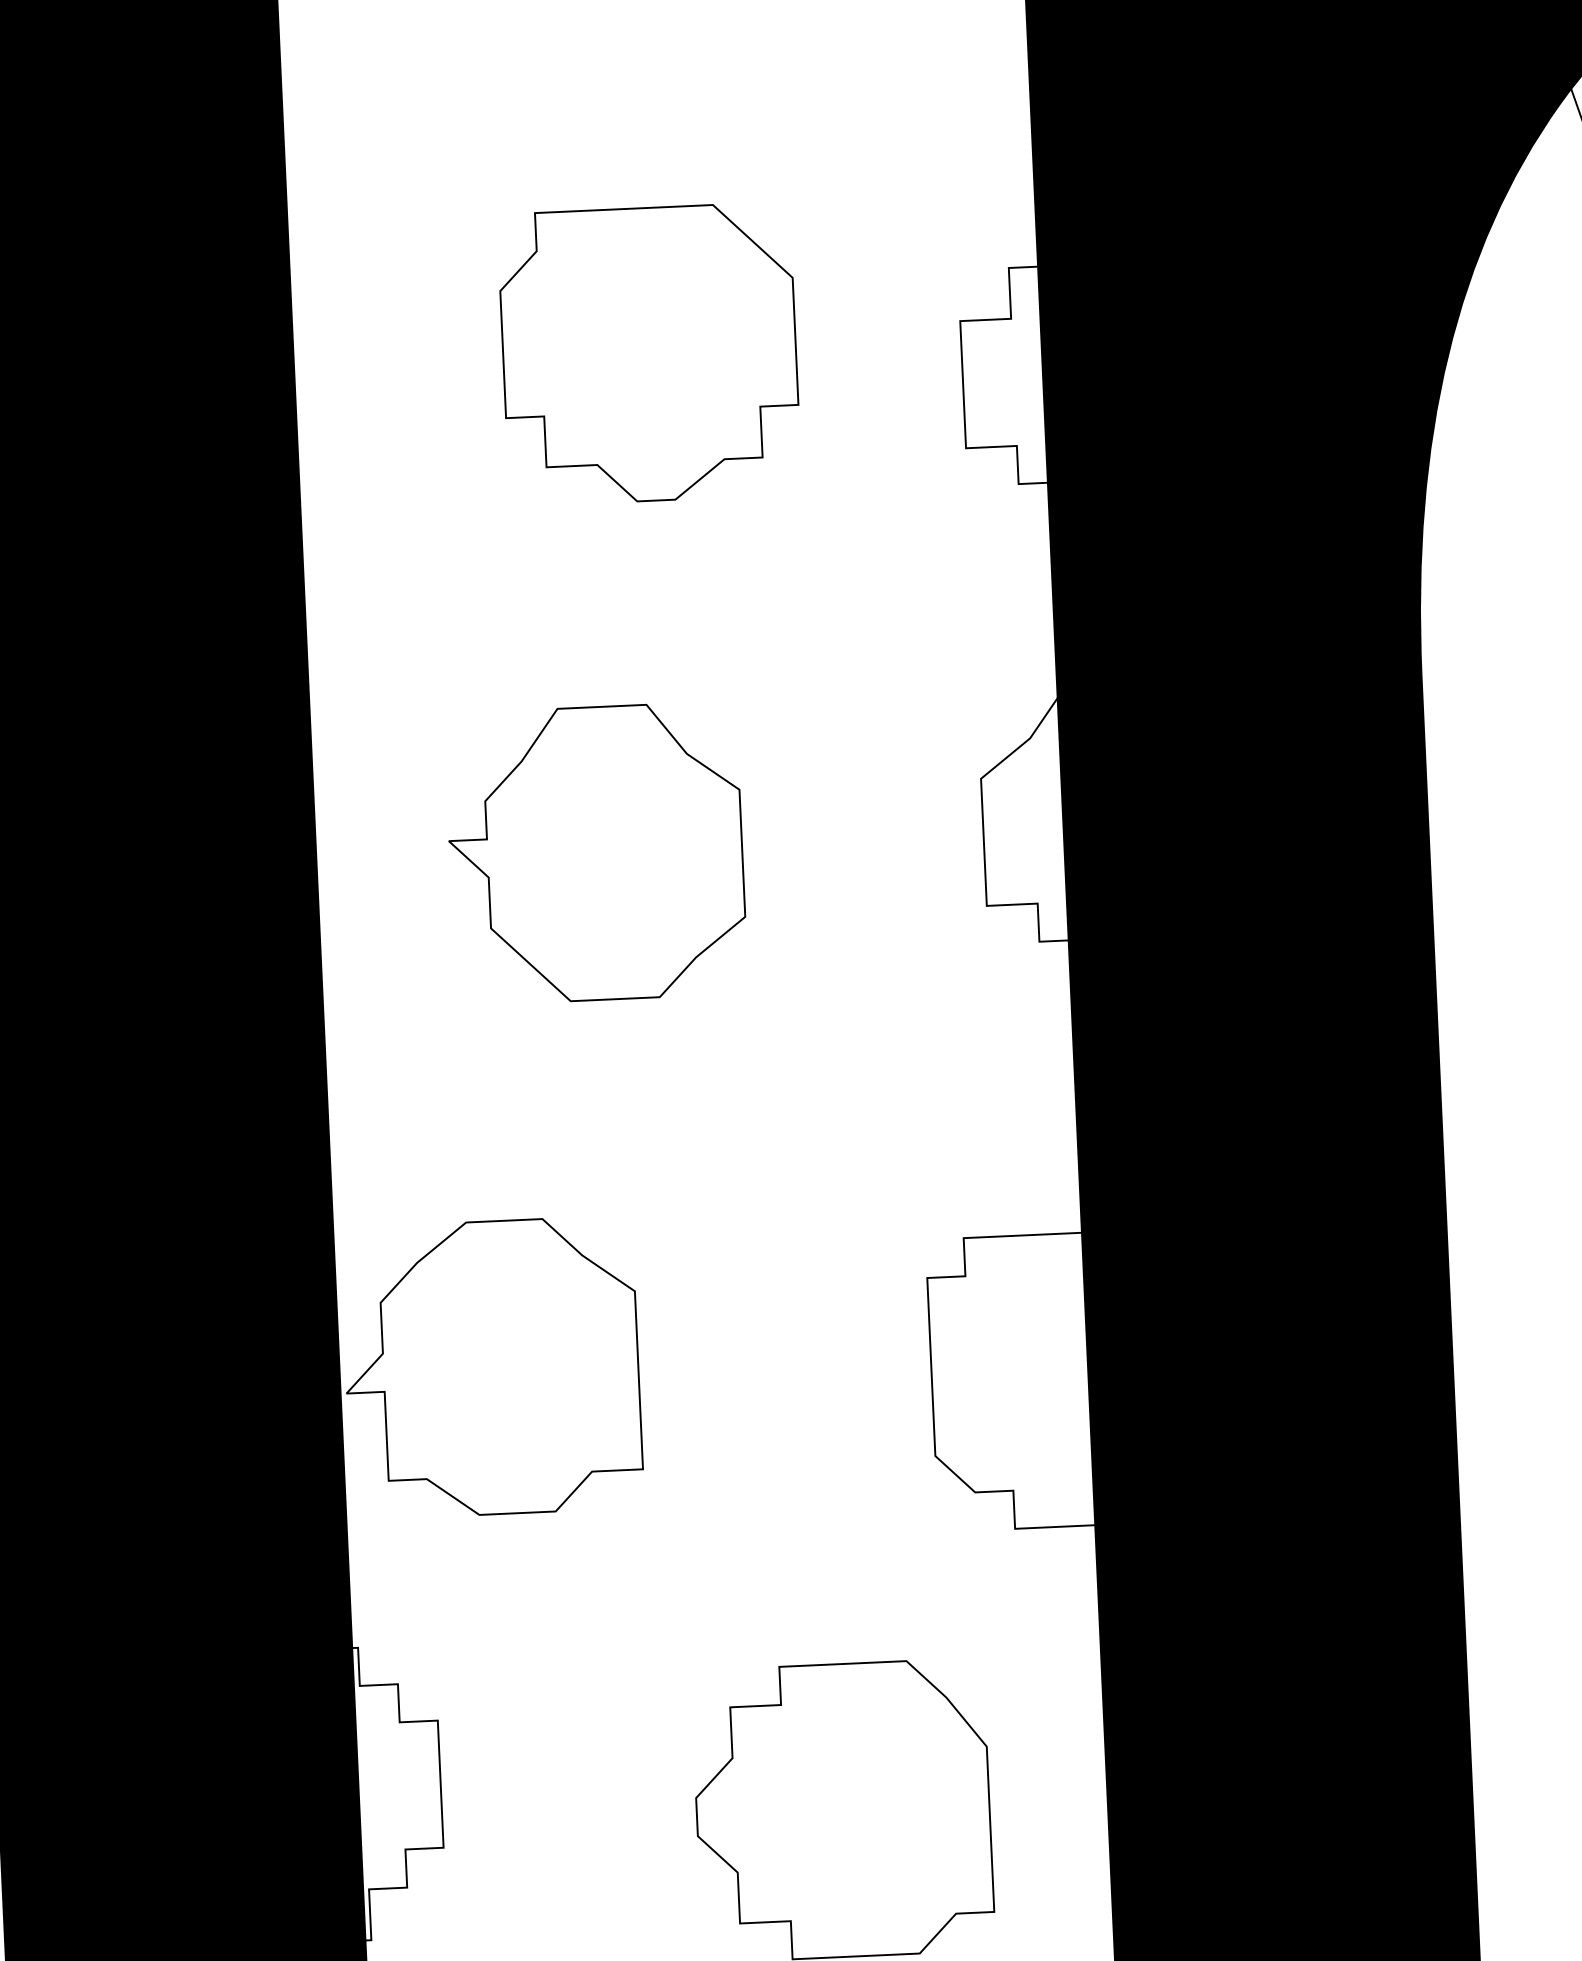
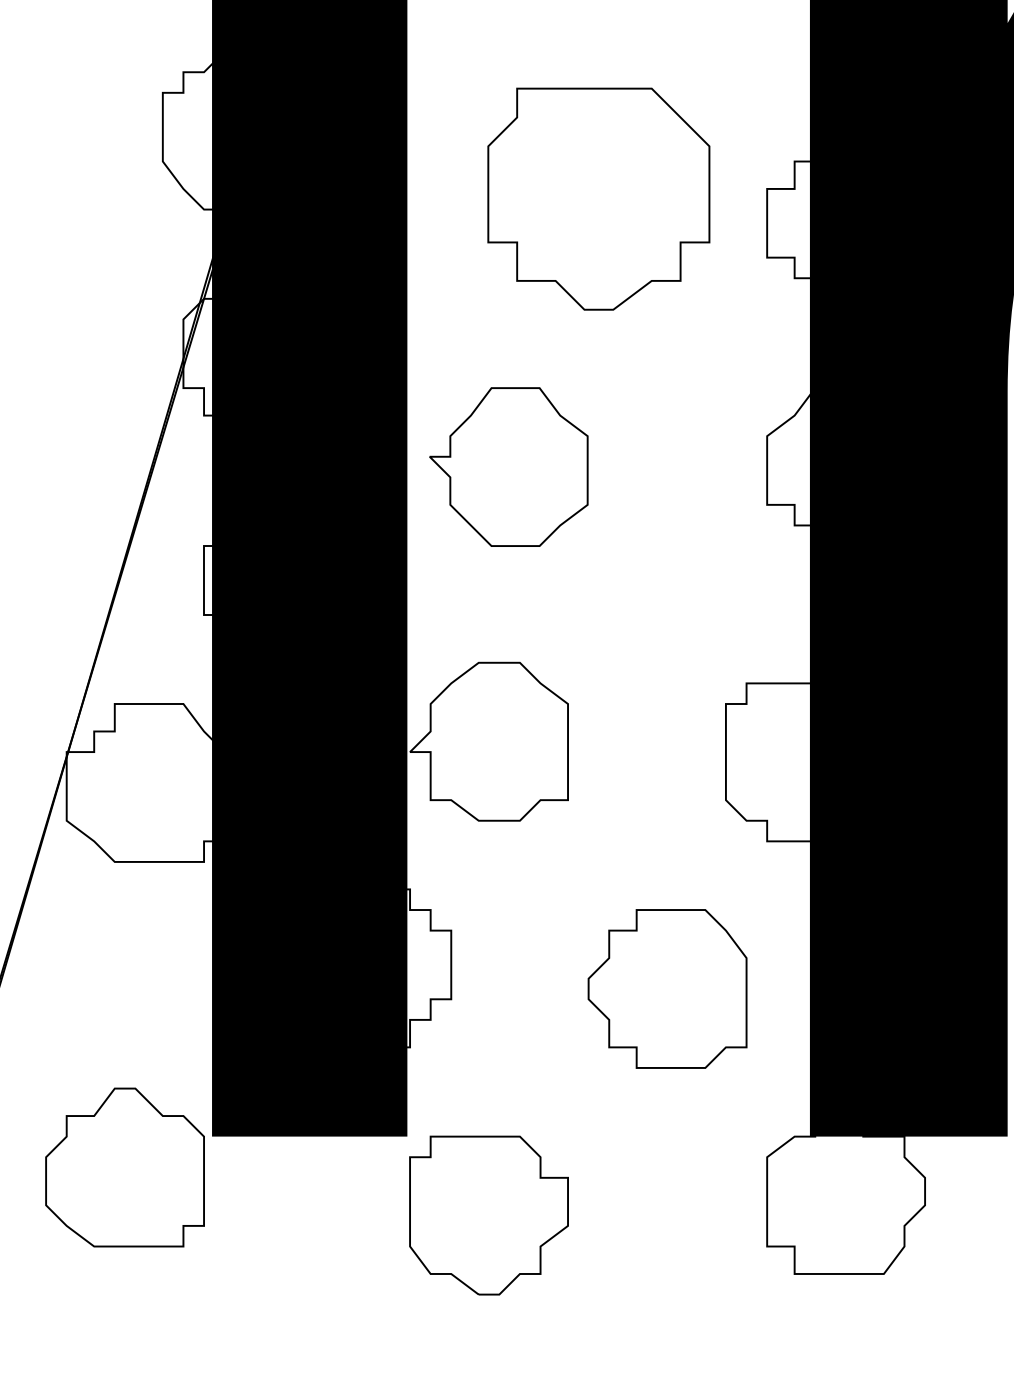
part: (648, 354) -> (598, 199), size x1.4
part: (595, 852) -> (508, 466), moved

